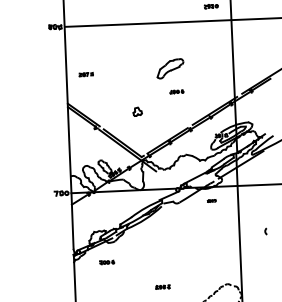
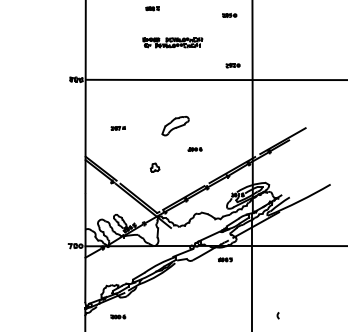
part: (170, 69) -> (175, 126), moved
part: (85, 74) -> (117, 128), moved
part: (211, 200) -> (225, 259), size x1.67
arc: (265, 231) -> (277, 315), moved

